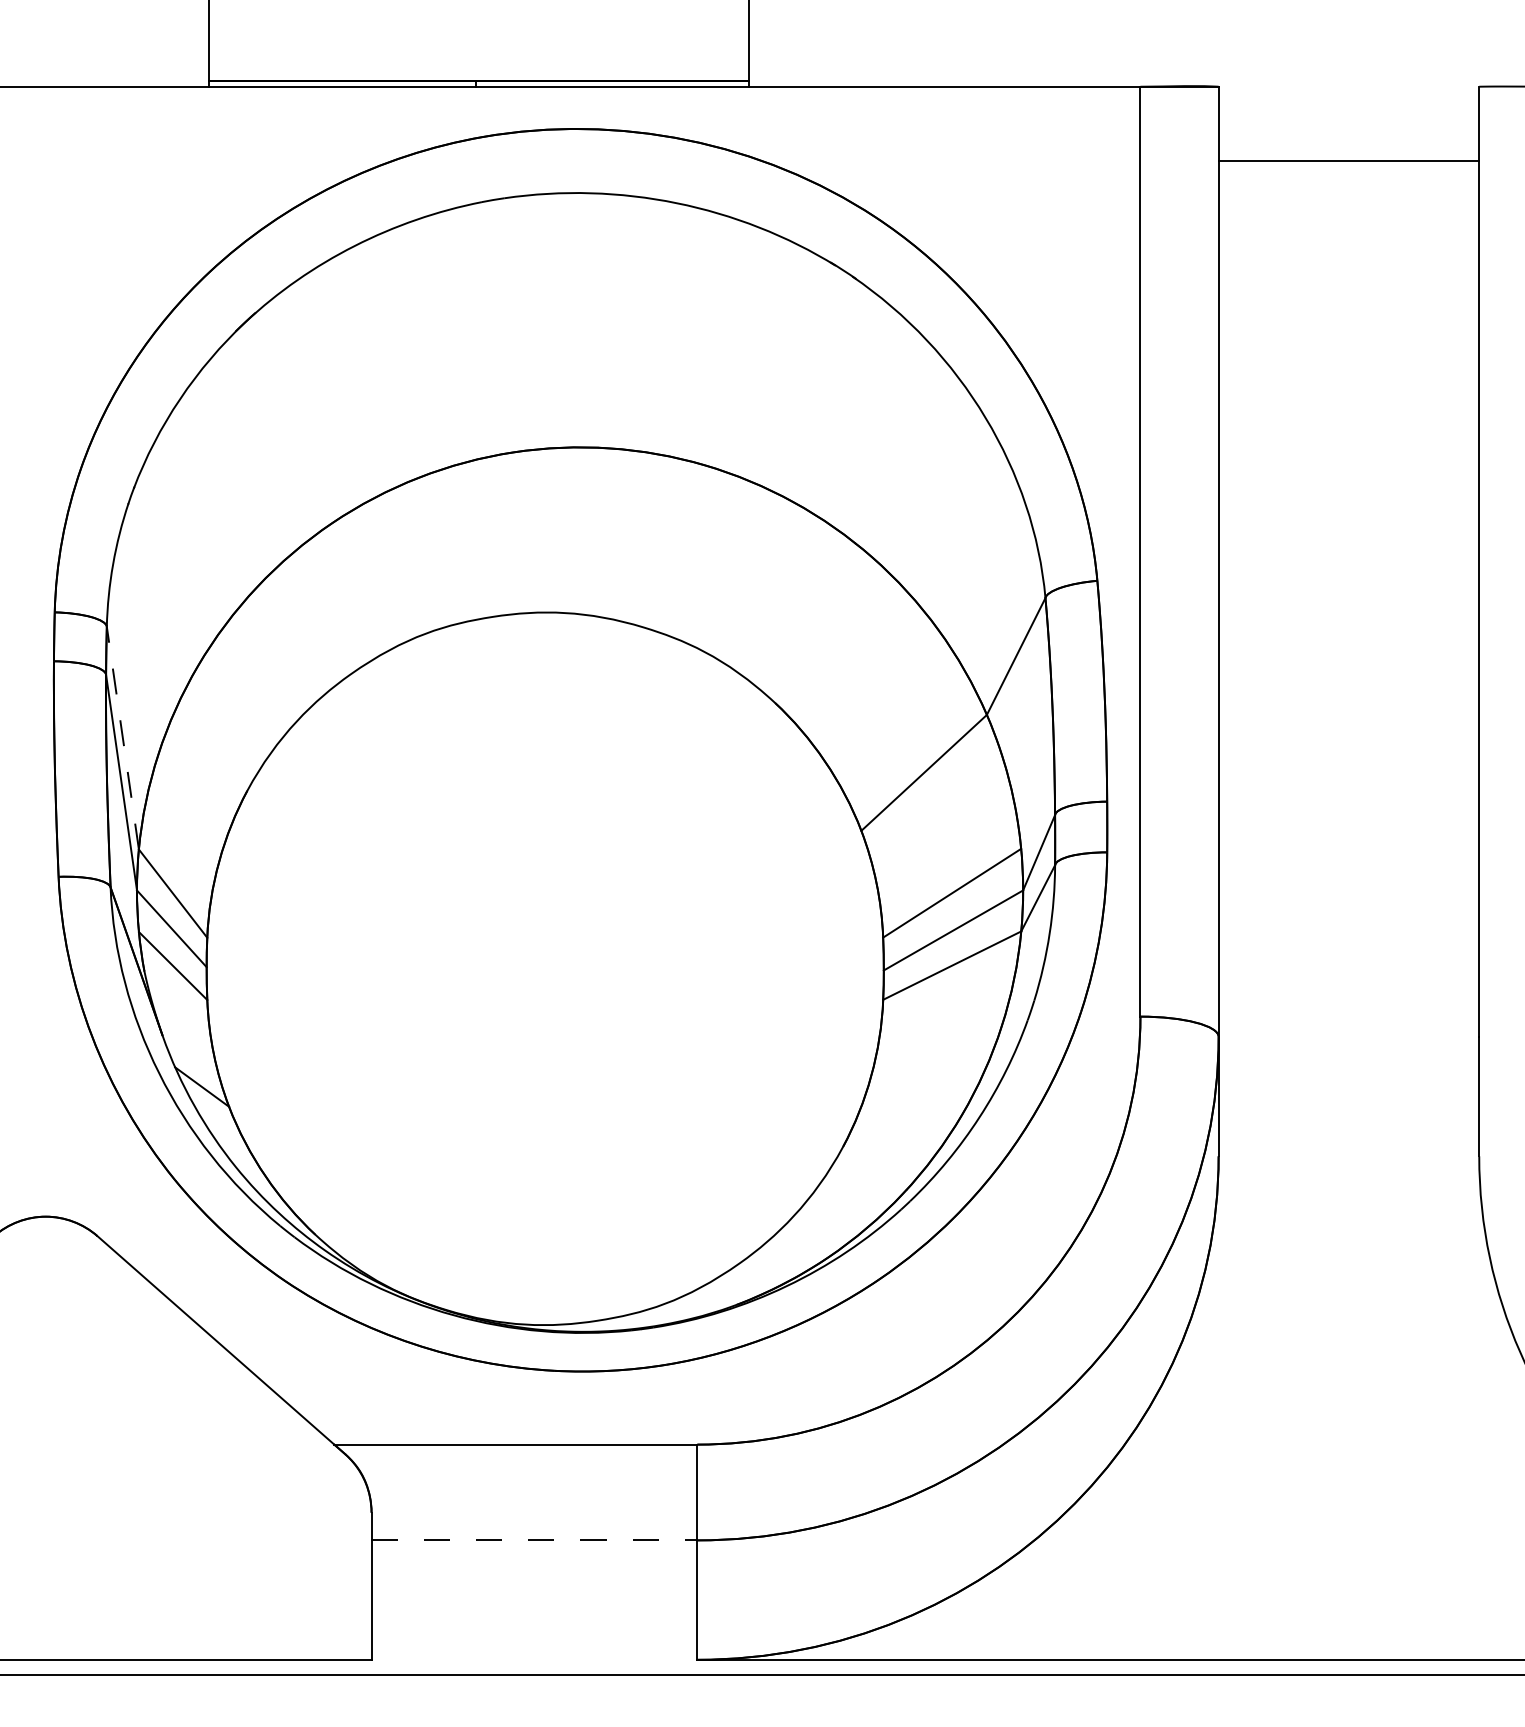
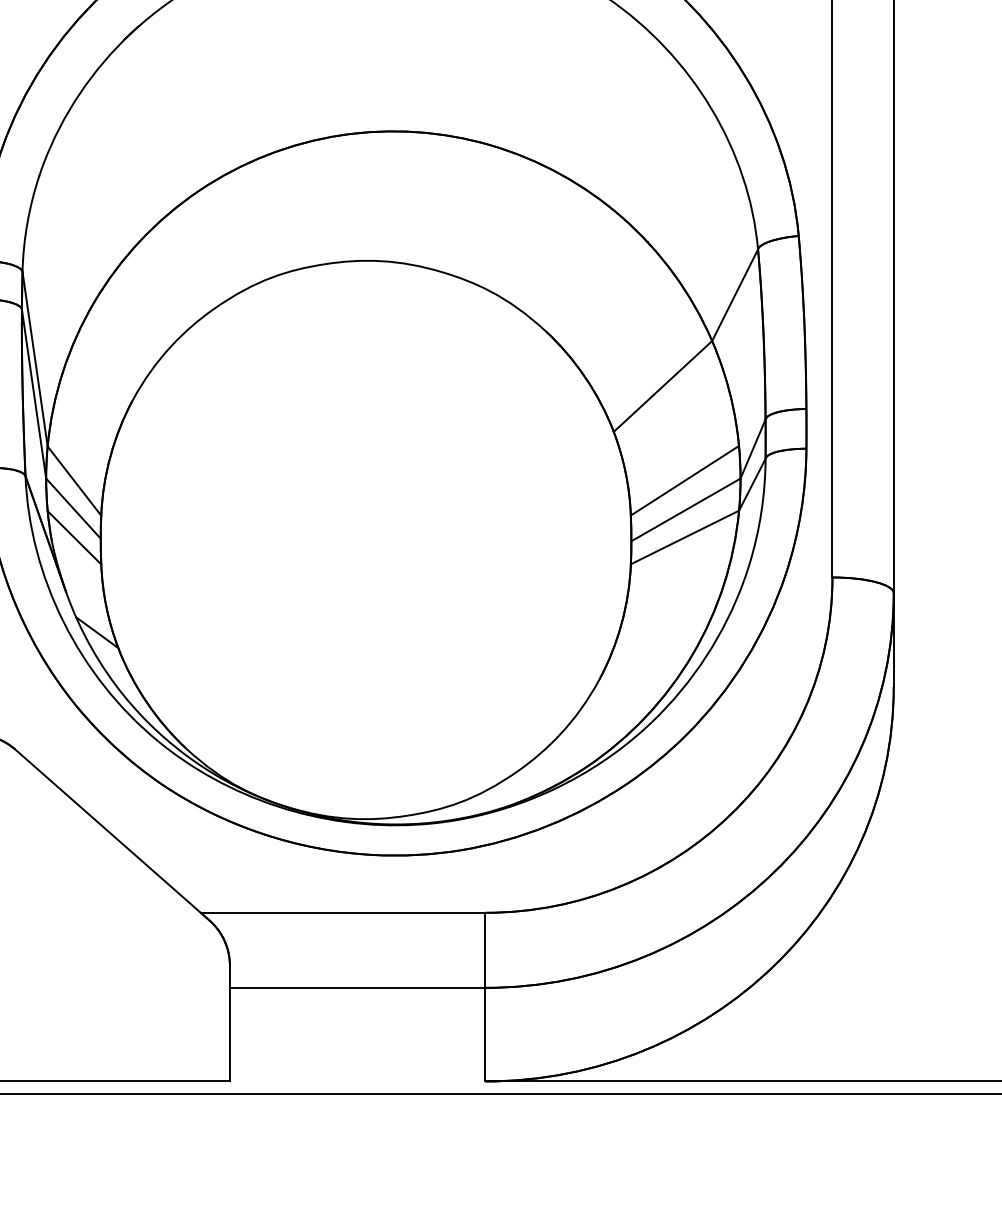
line: (122, 738) -> (34, 359), dashed -> solid
line: (534, 1540) -> (357, 987), dashed -> solid

